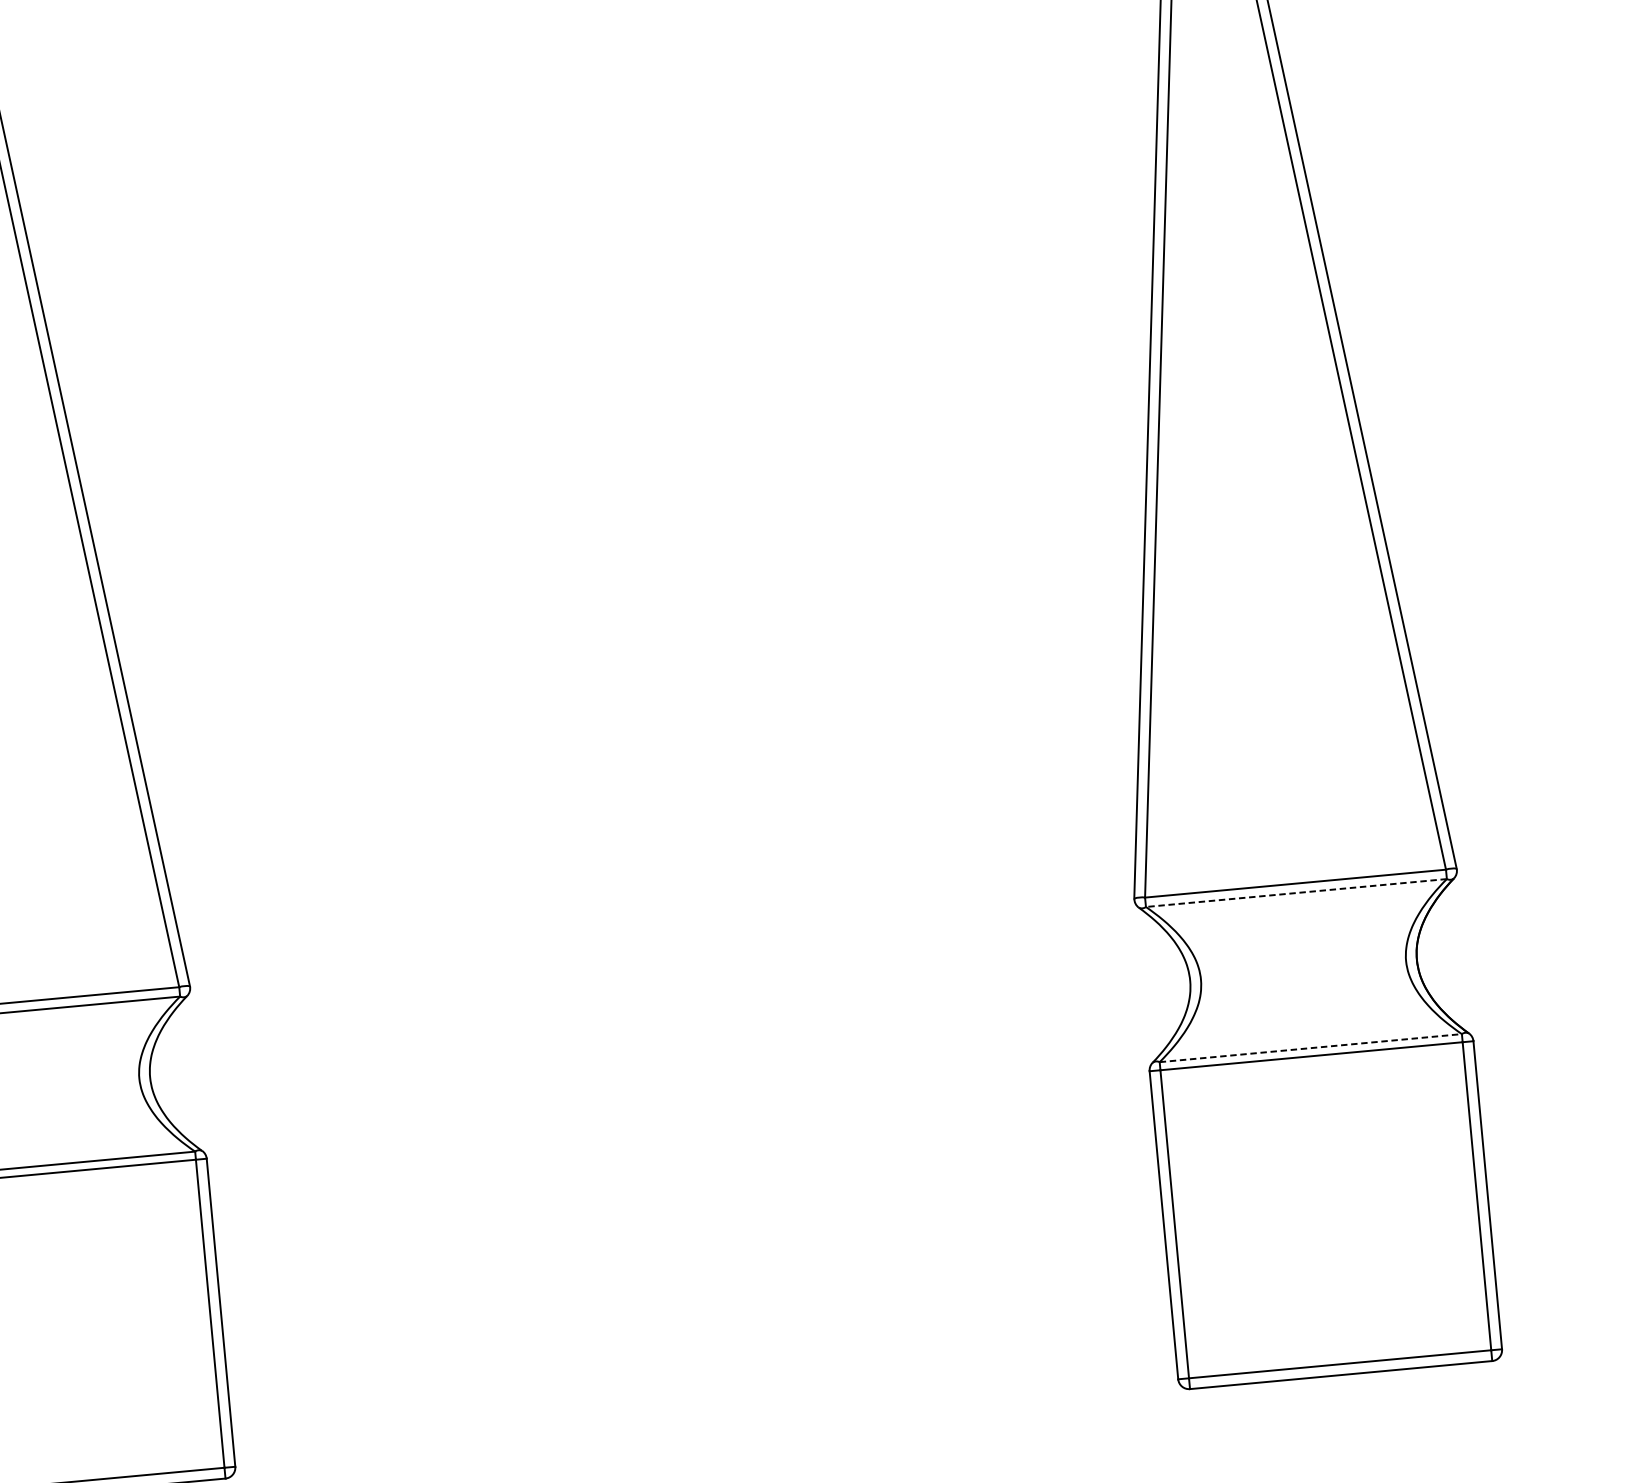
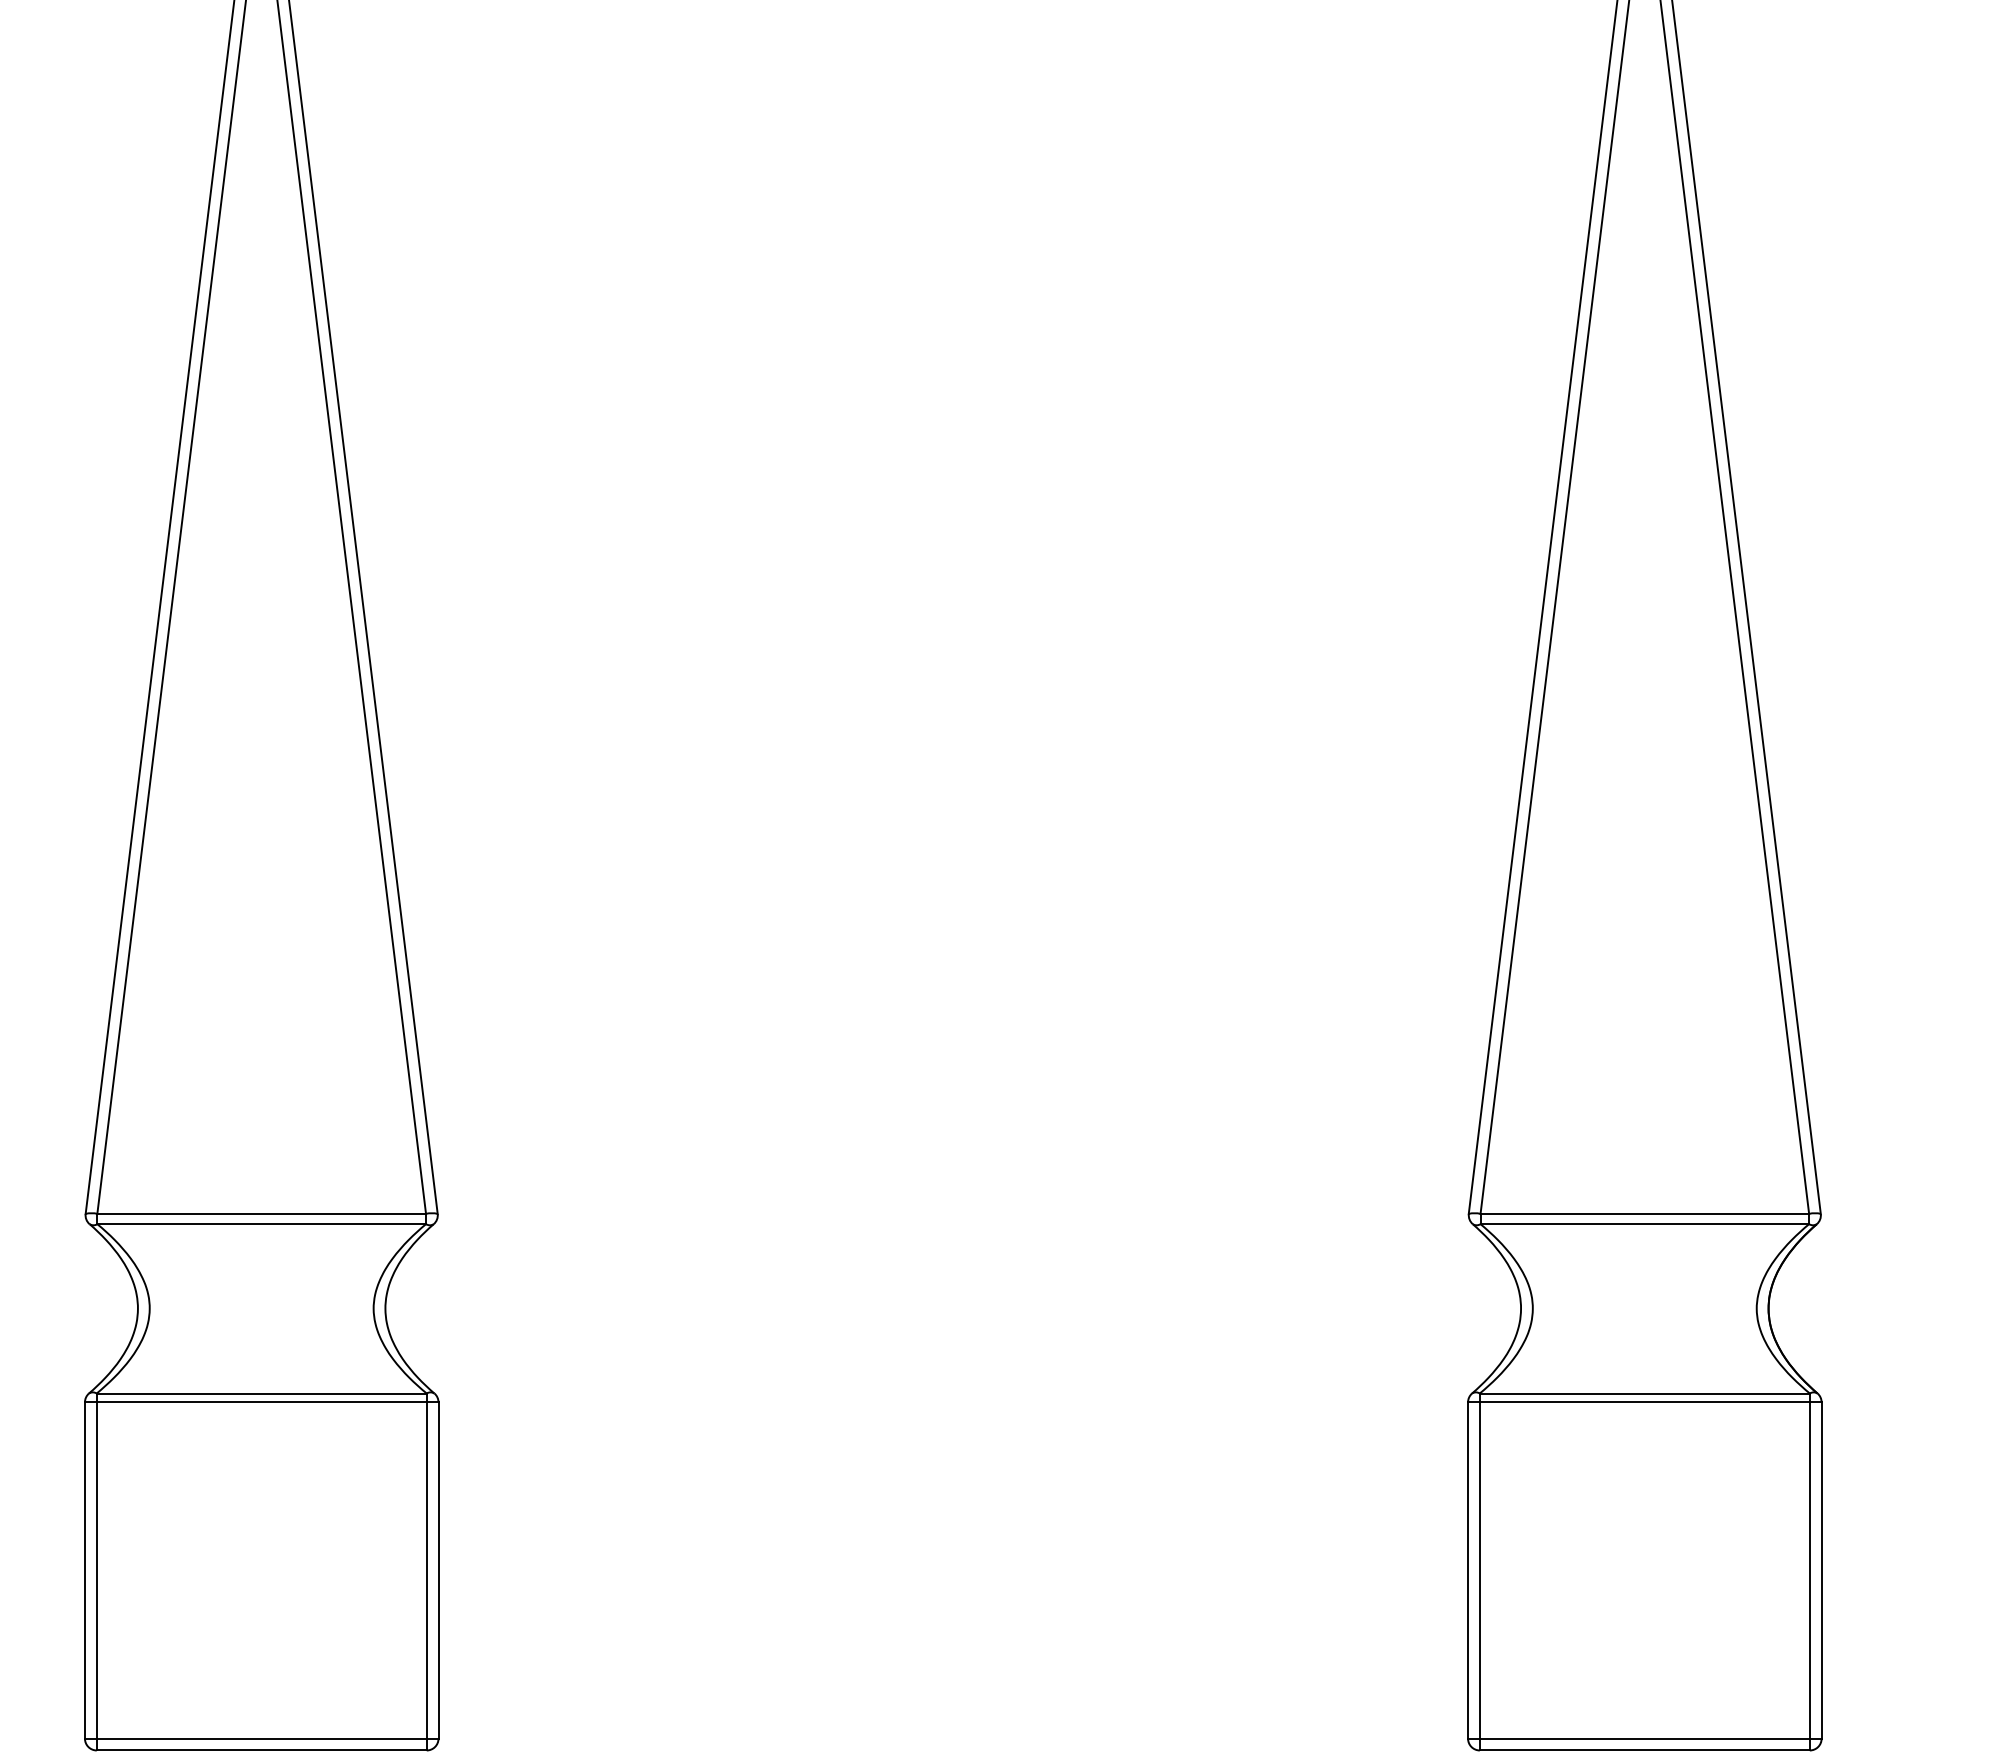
line: (1296, 893) -> (1644, 1224), dashed -> solid
line: (1310, 1048) -> (1644, 1393), dashed -> solid

